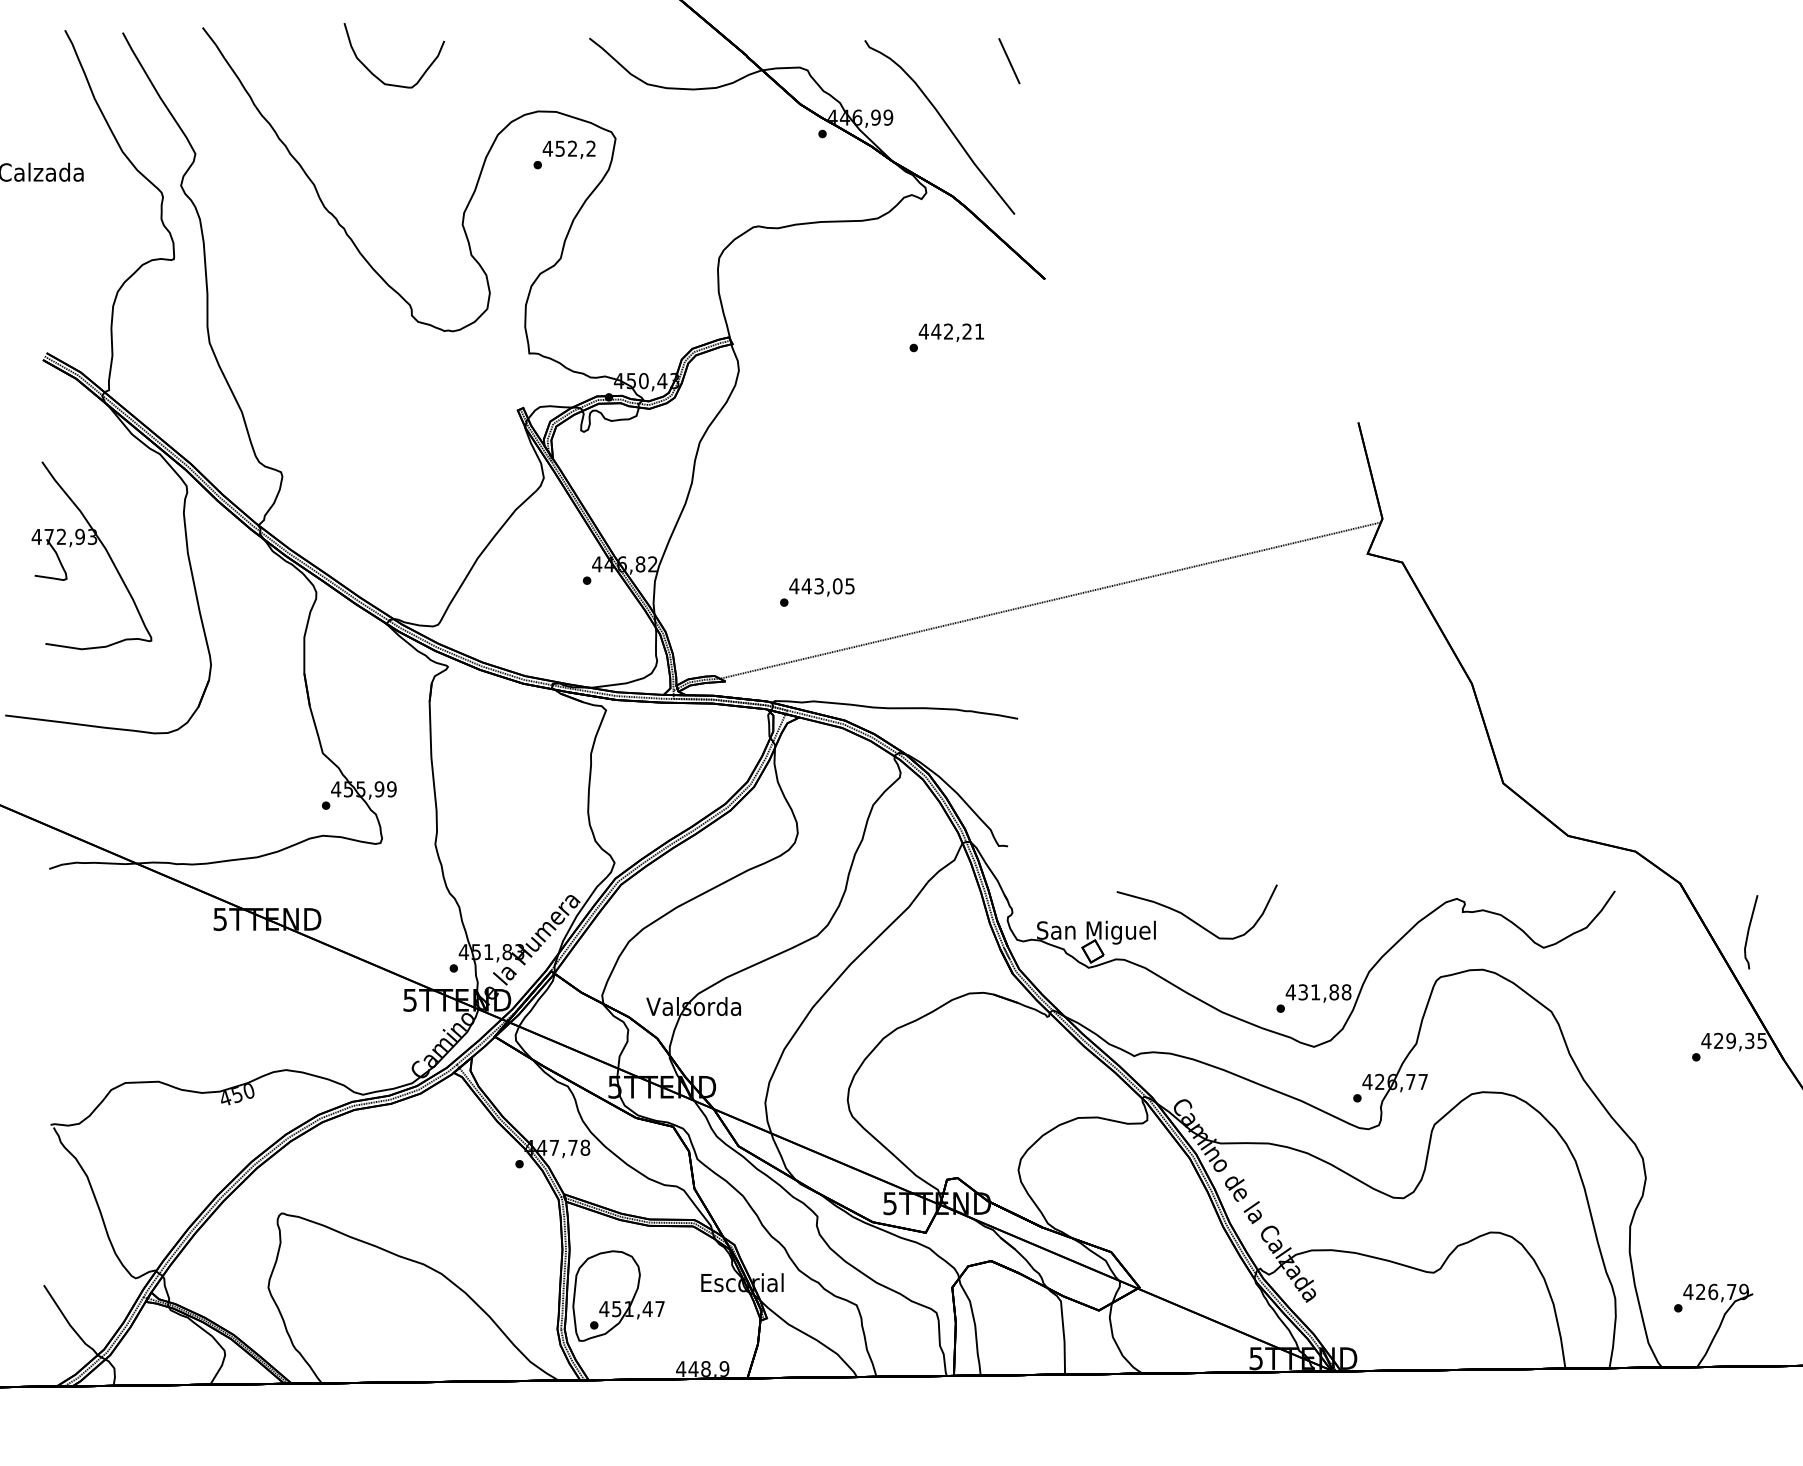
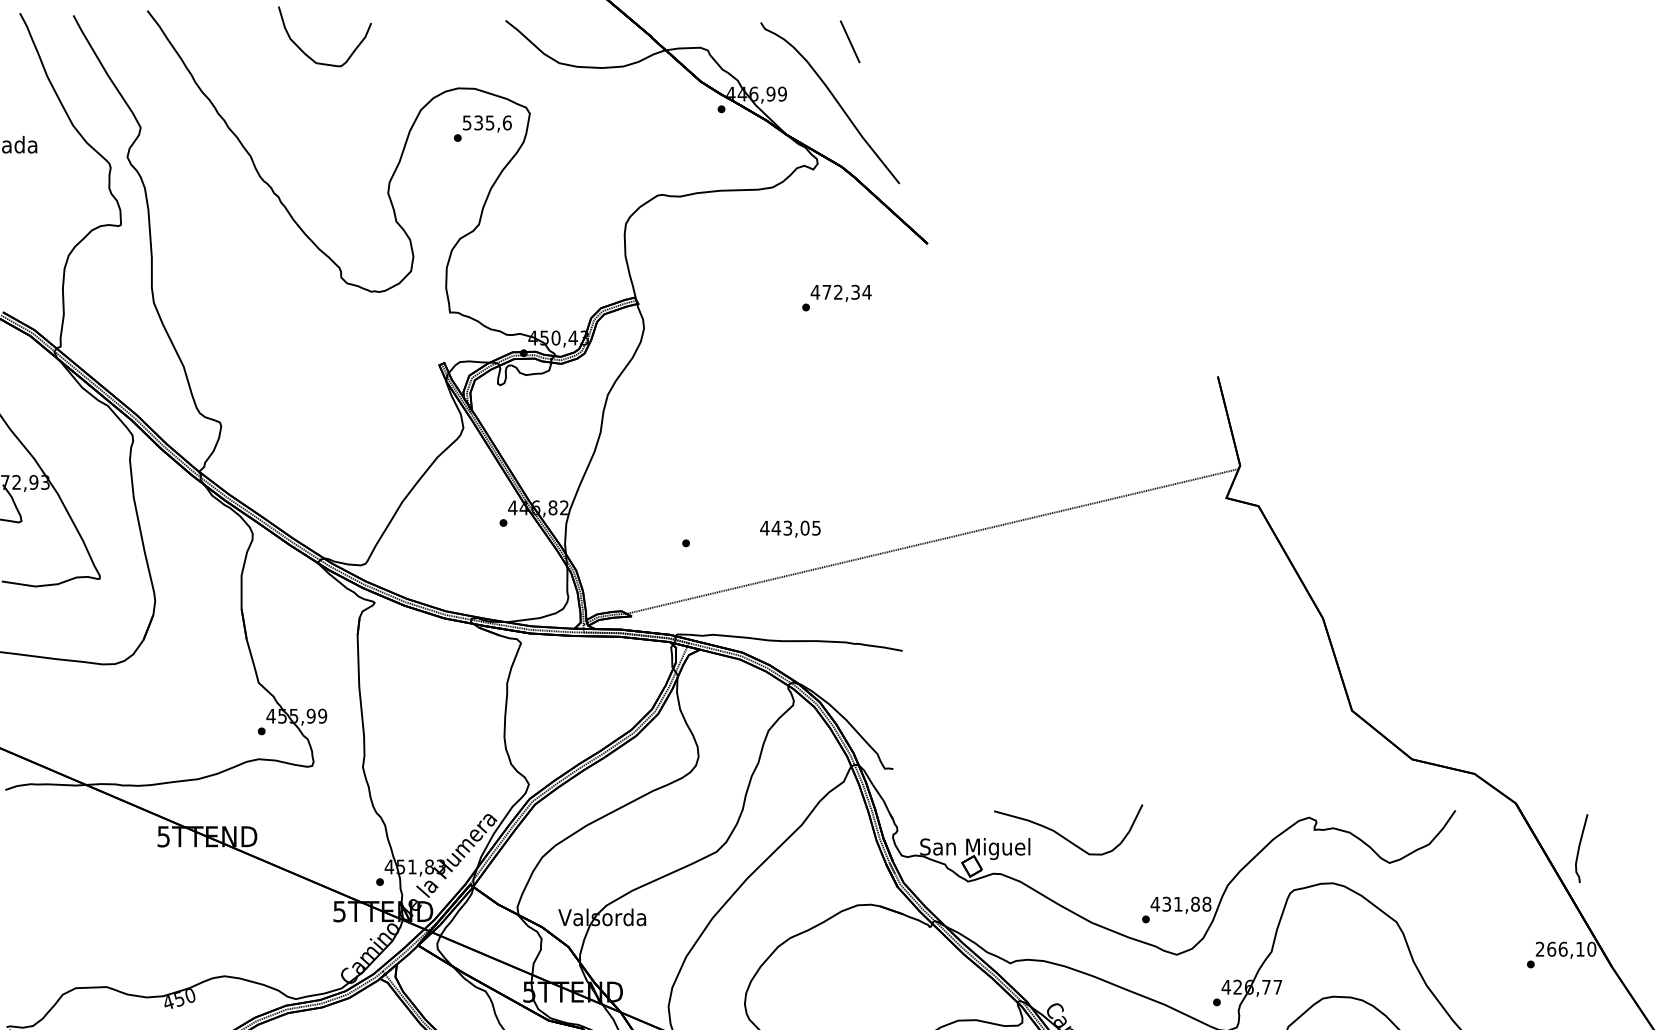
line: (1009, 61) -> (850, 42), moved
text: (569, 148) -> (487, 122), 452,2 -> 535,6
text: (957, 331) -> (846, 292), 442,21 -> 472,34
text: (821, 587) -> (790, 529), moved
text: (1733, 1040) -> (1565, 948), 429,35 -> 266,10

